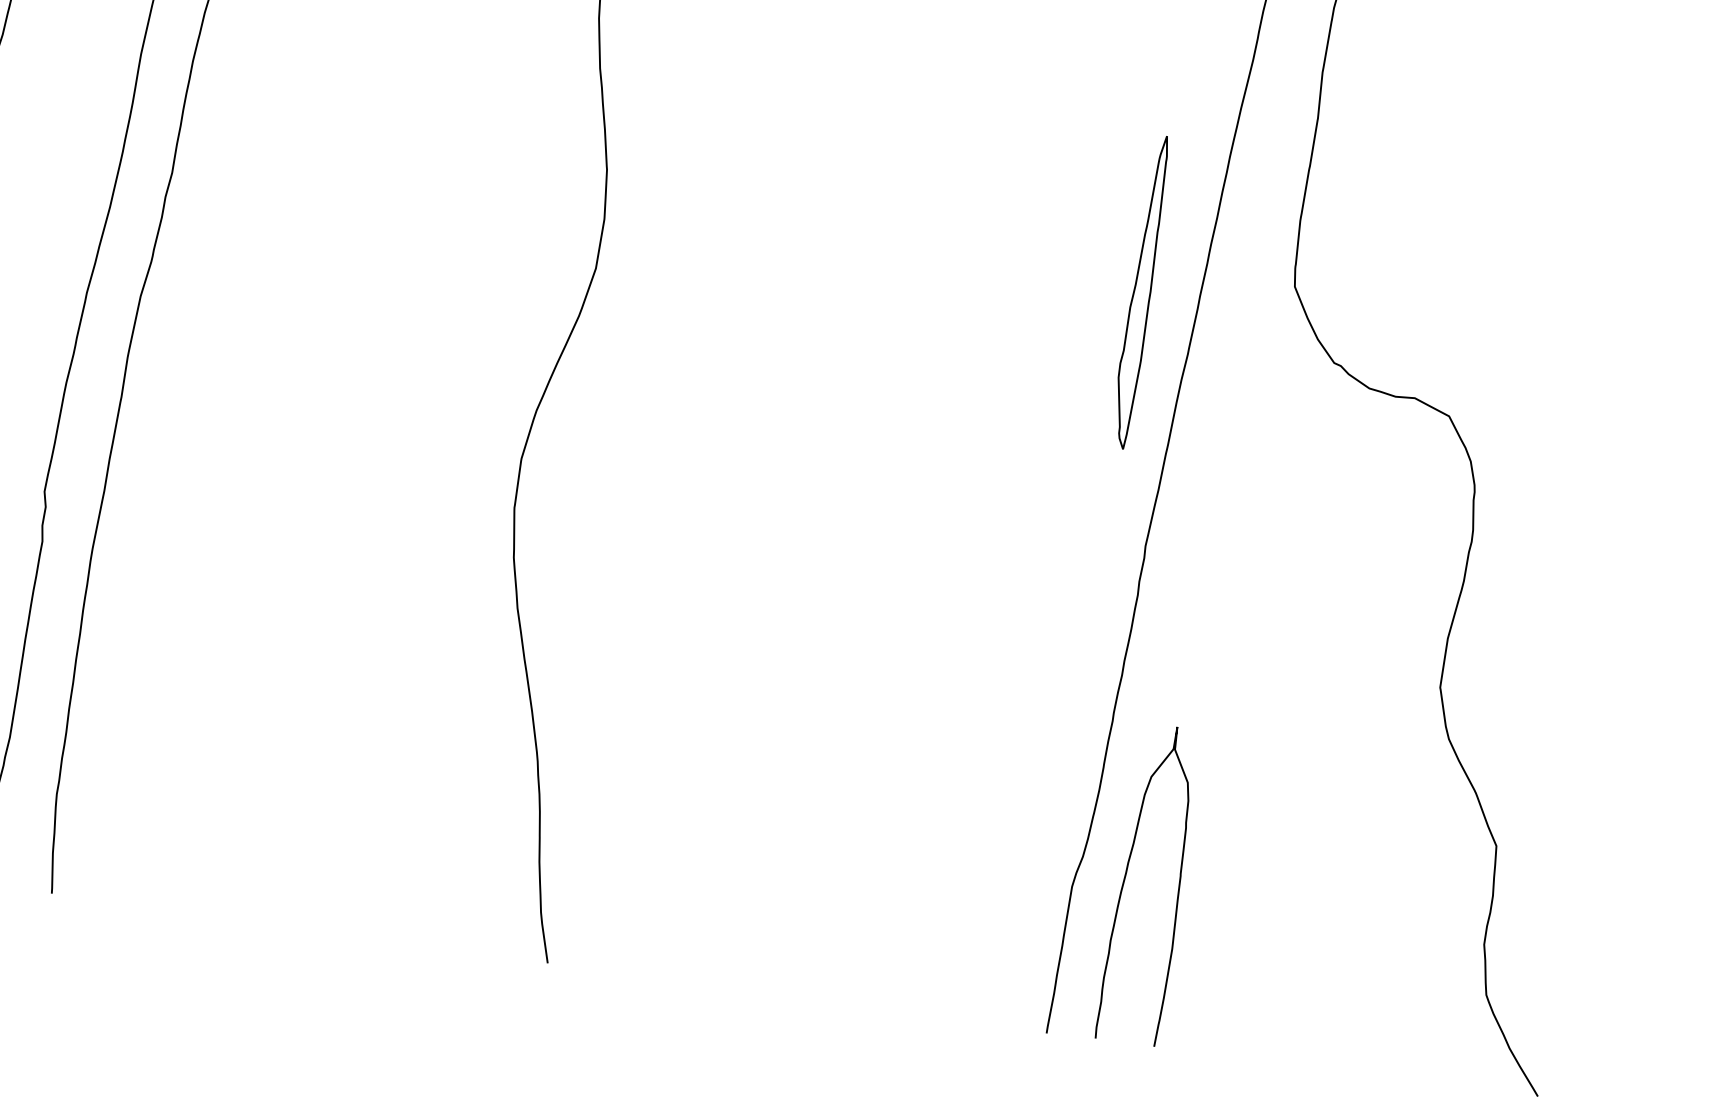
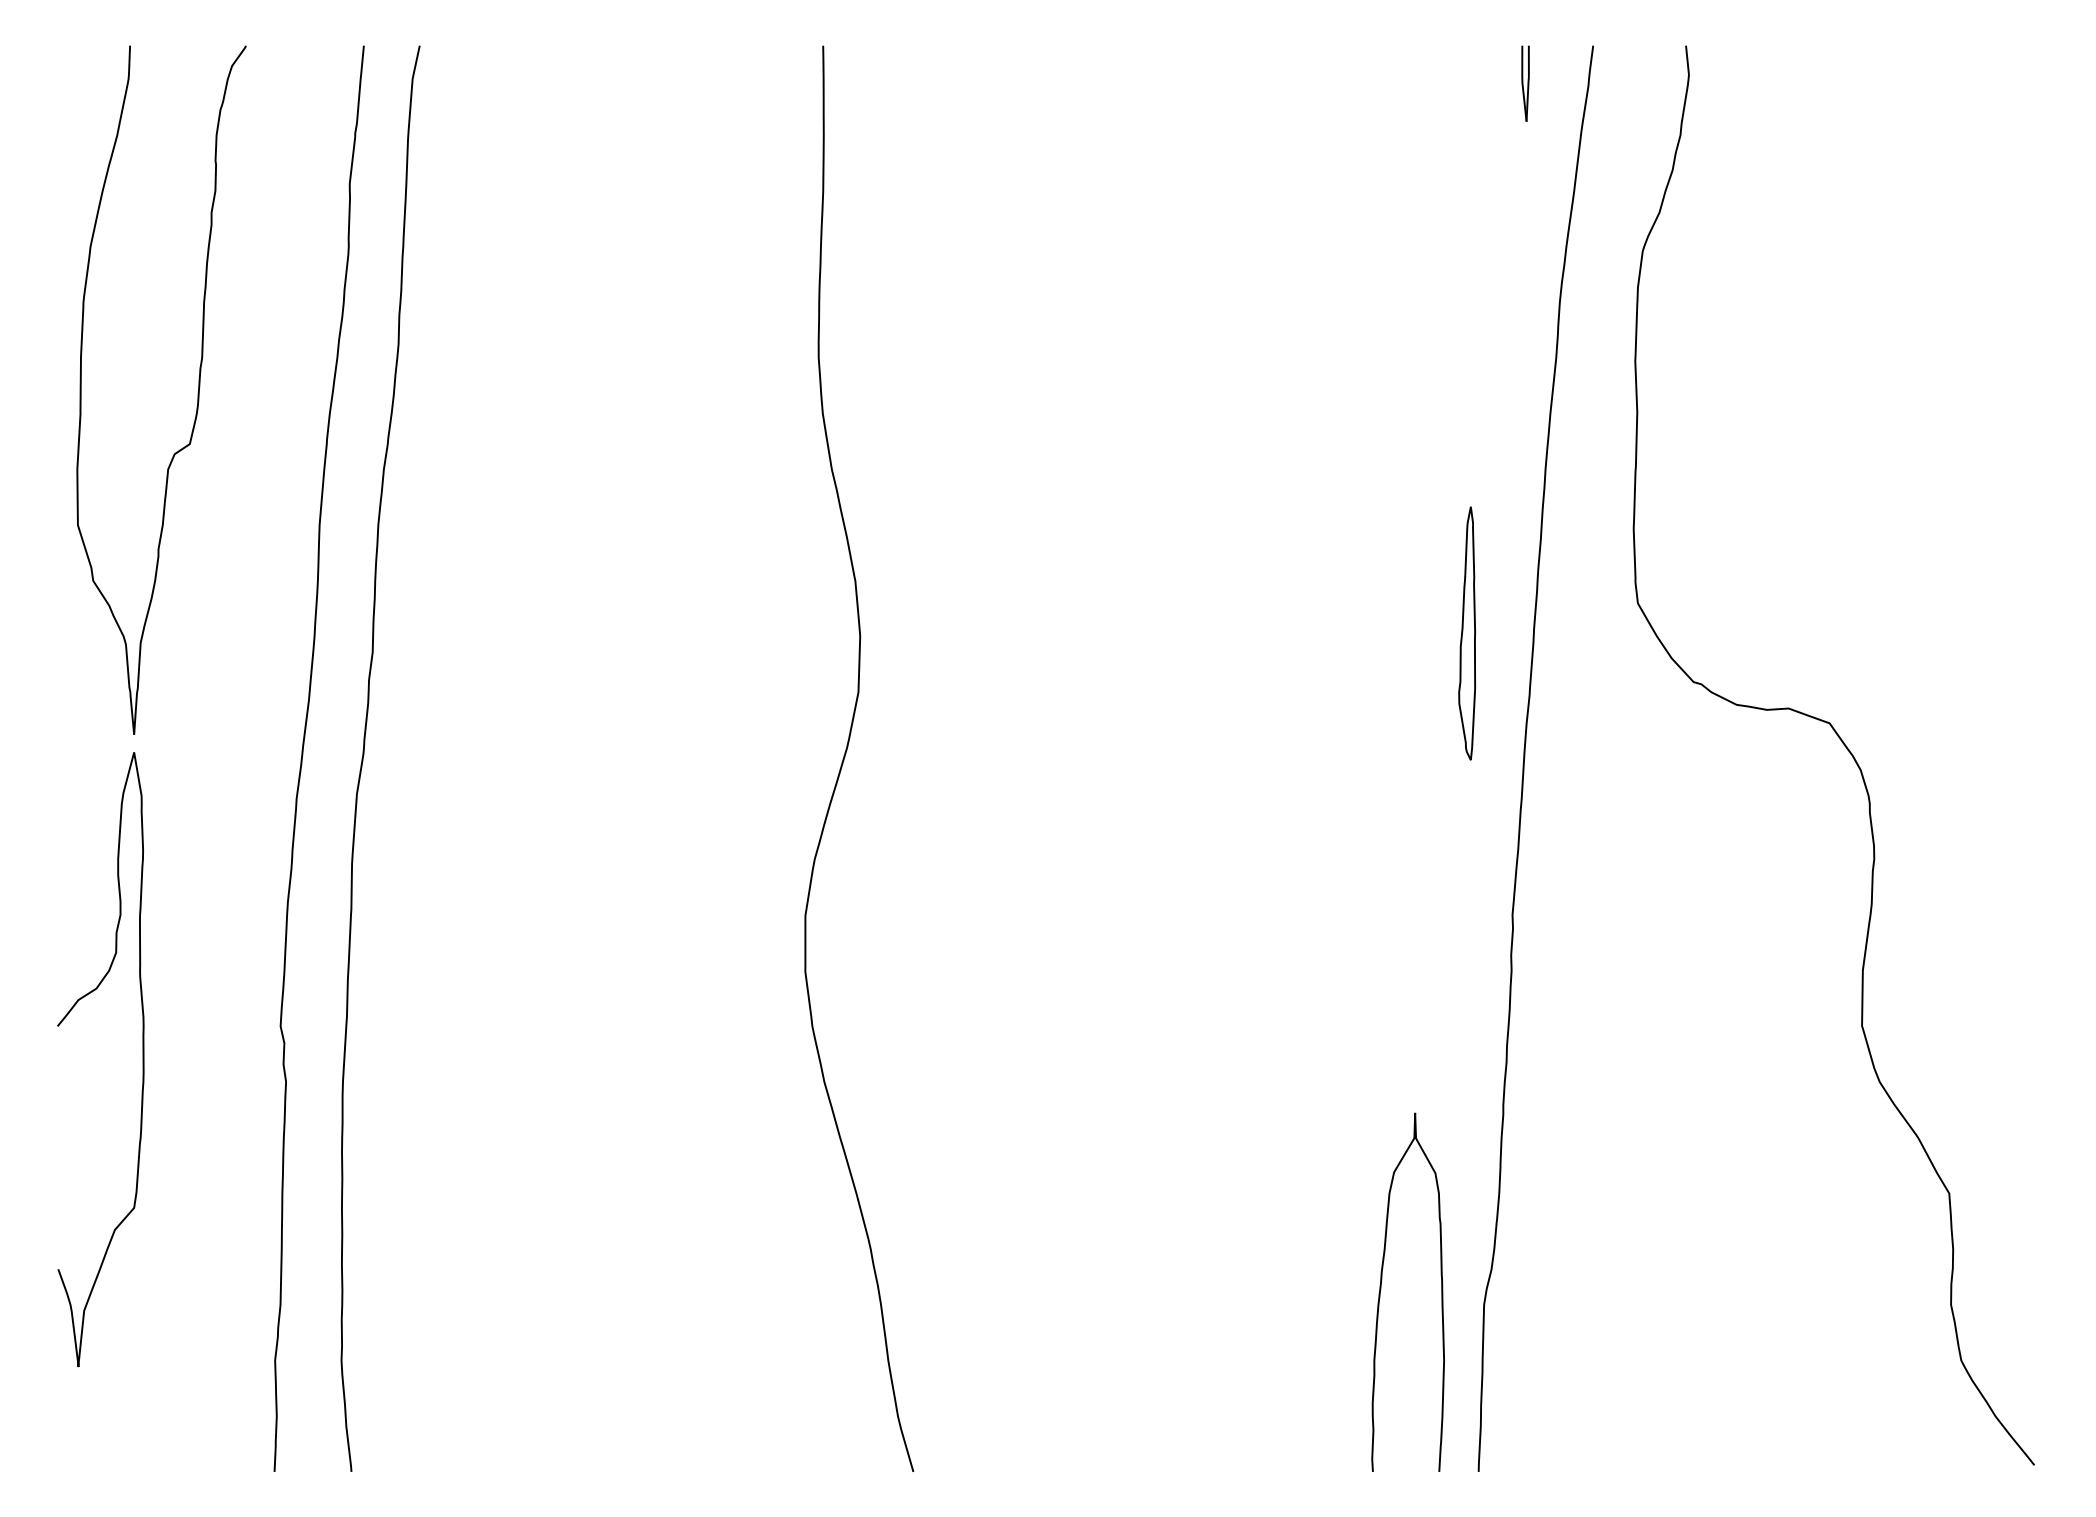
part: (1139, 292) -> (1466, 633), size x0.71
curve: (1125, 878) -> (1381, 1289), moved

